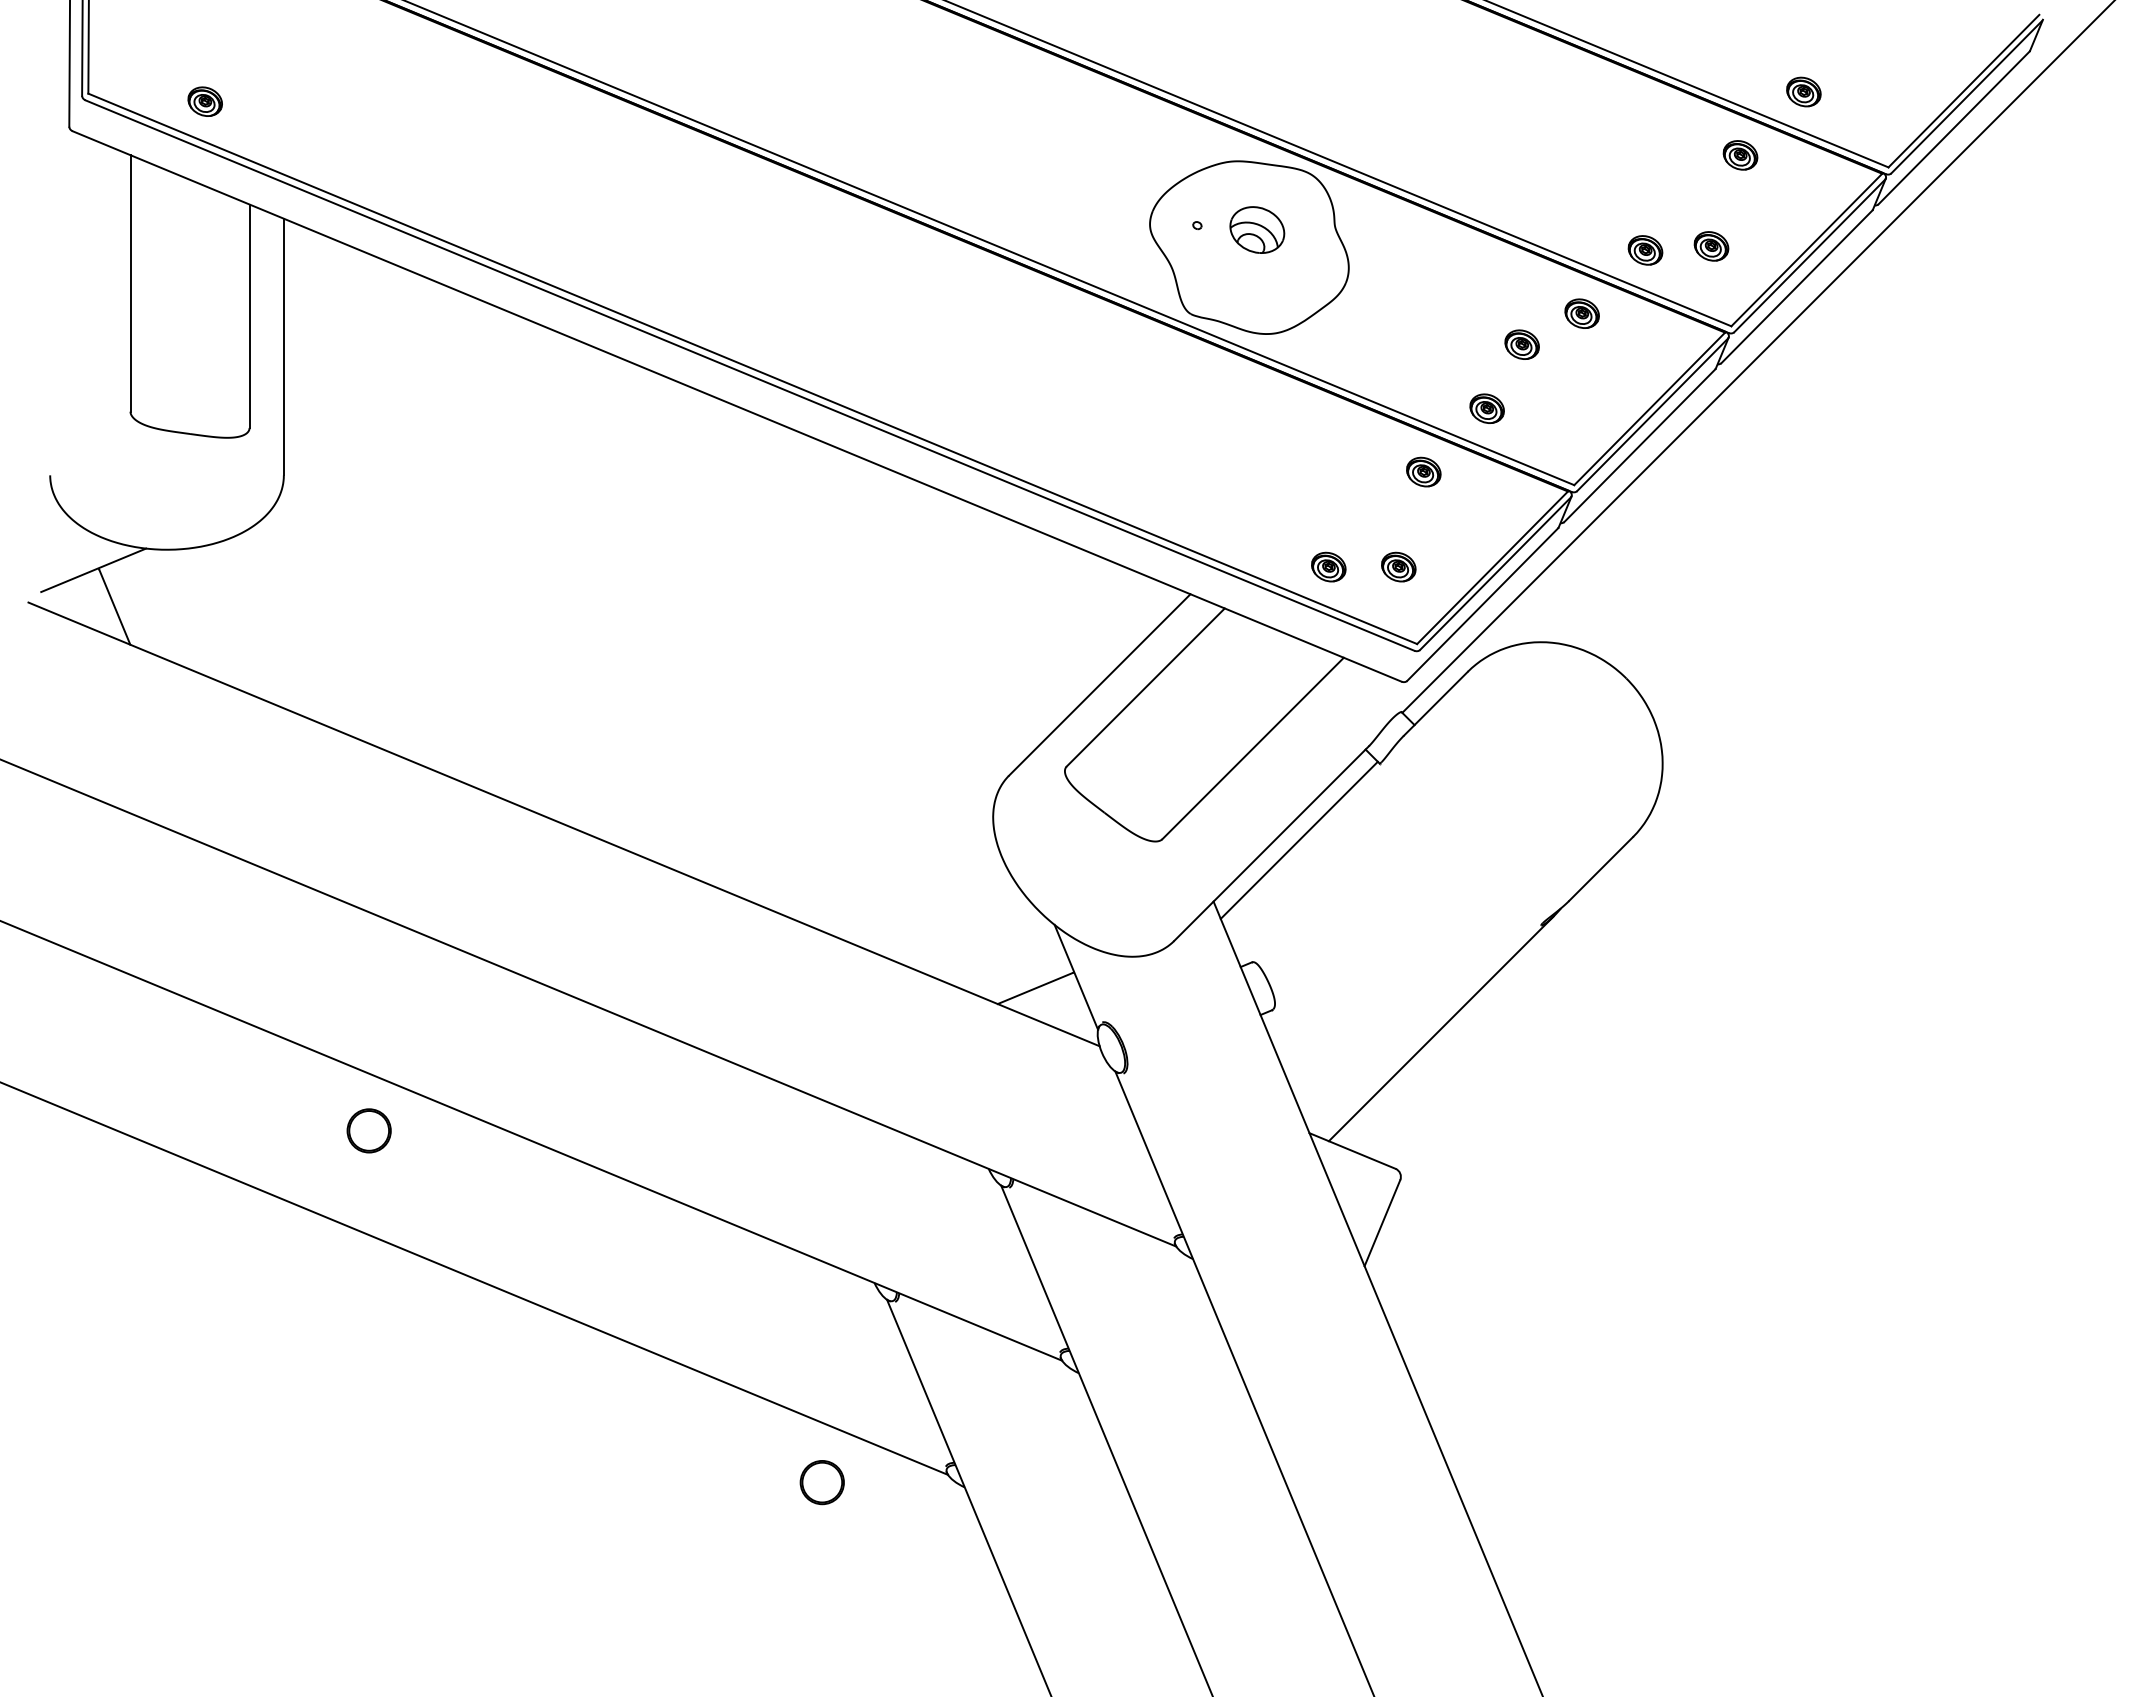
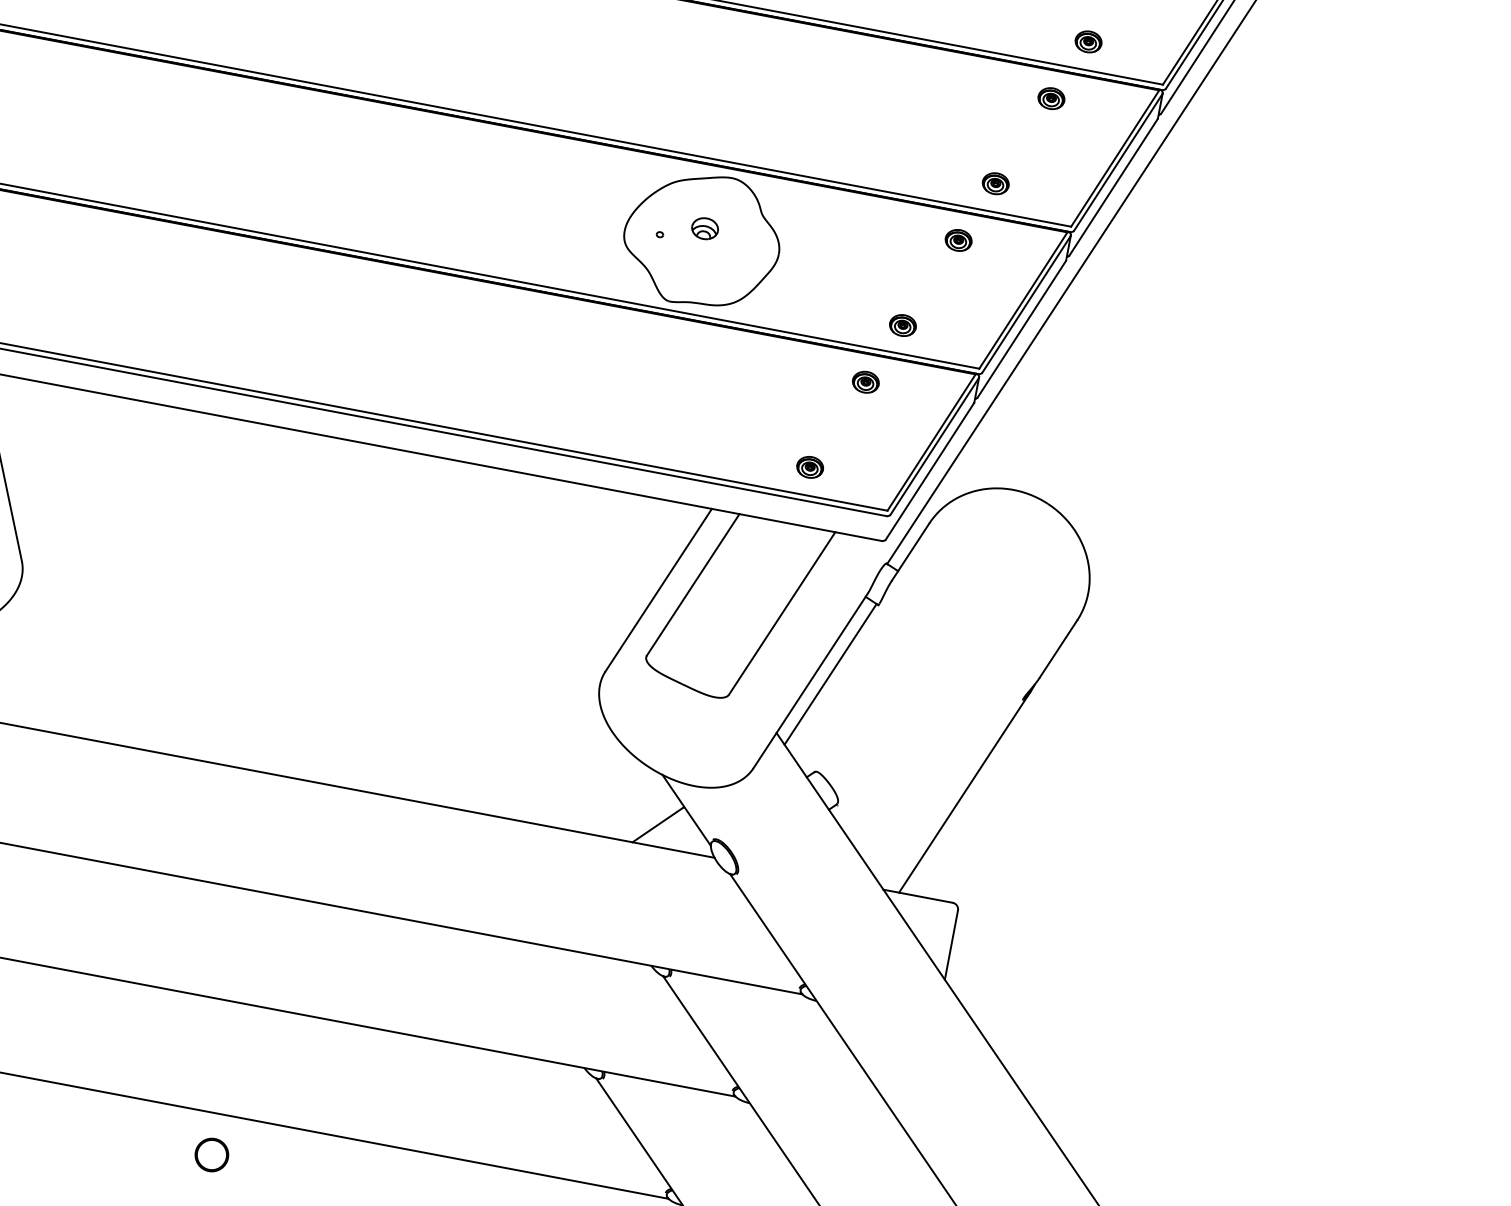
part: (1257, 229) -> (705, 228), size x0.62
part: (1711, 246) -> (1044, 170), removed
part: (1521, 344) -> (918, 272), removed
part: (1398, 566) -> (861, 456), removed
part: (368, 1130) -> (211, 1154), moved

